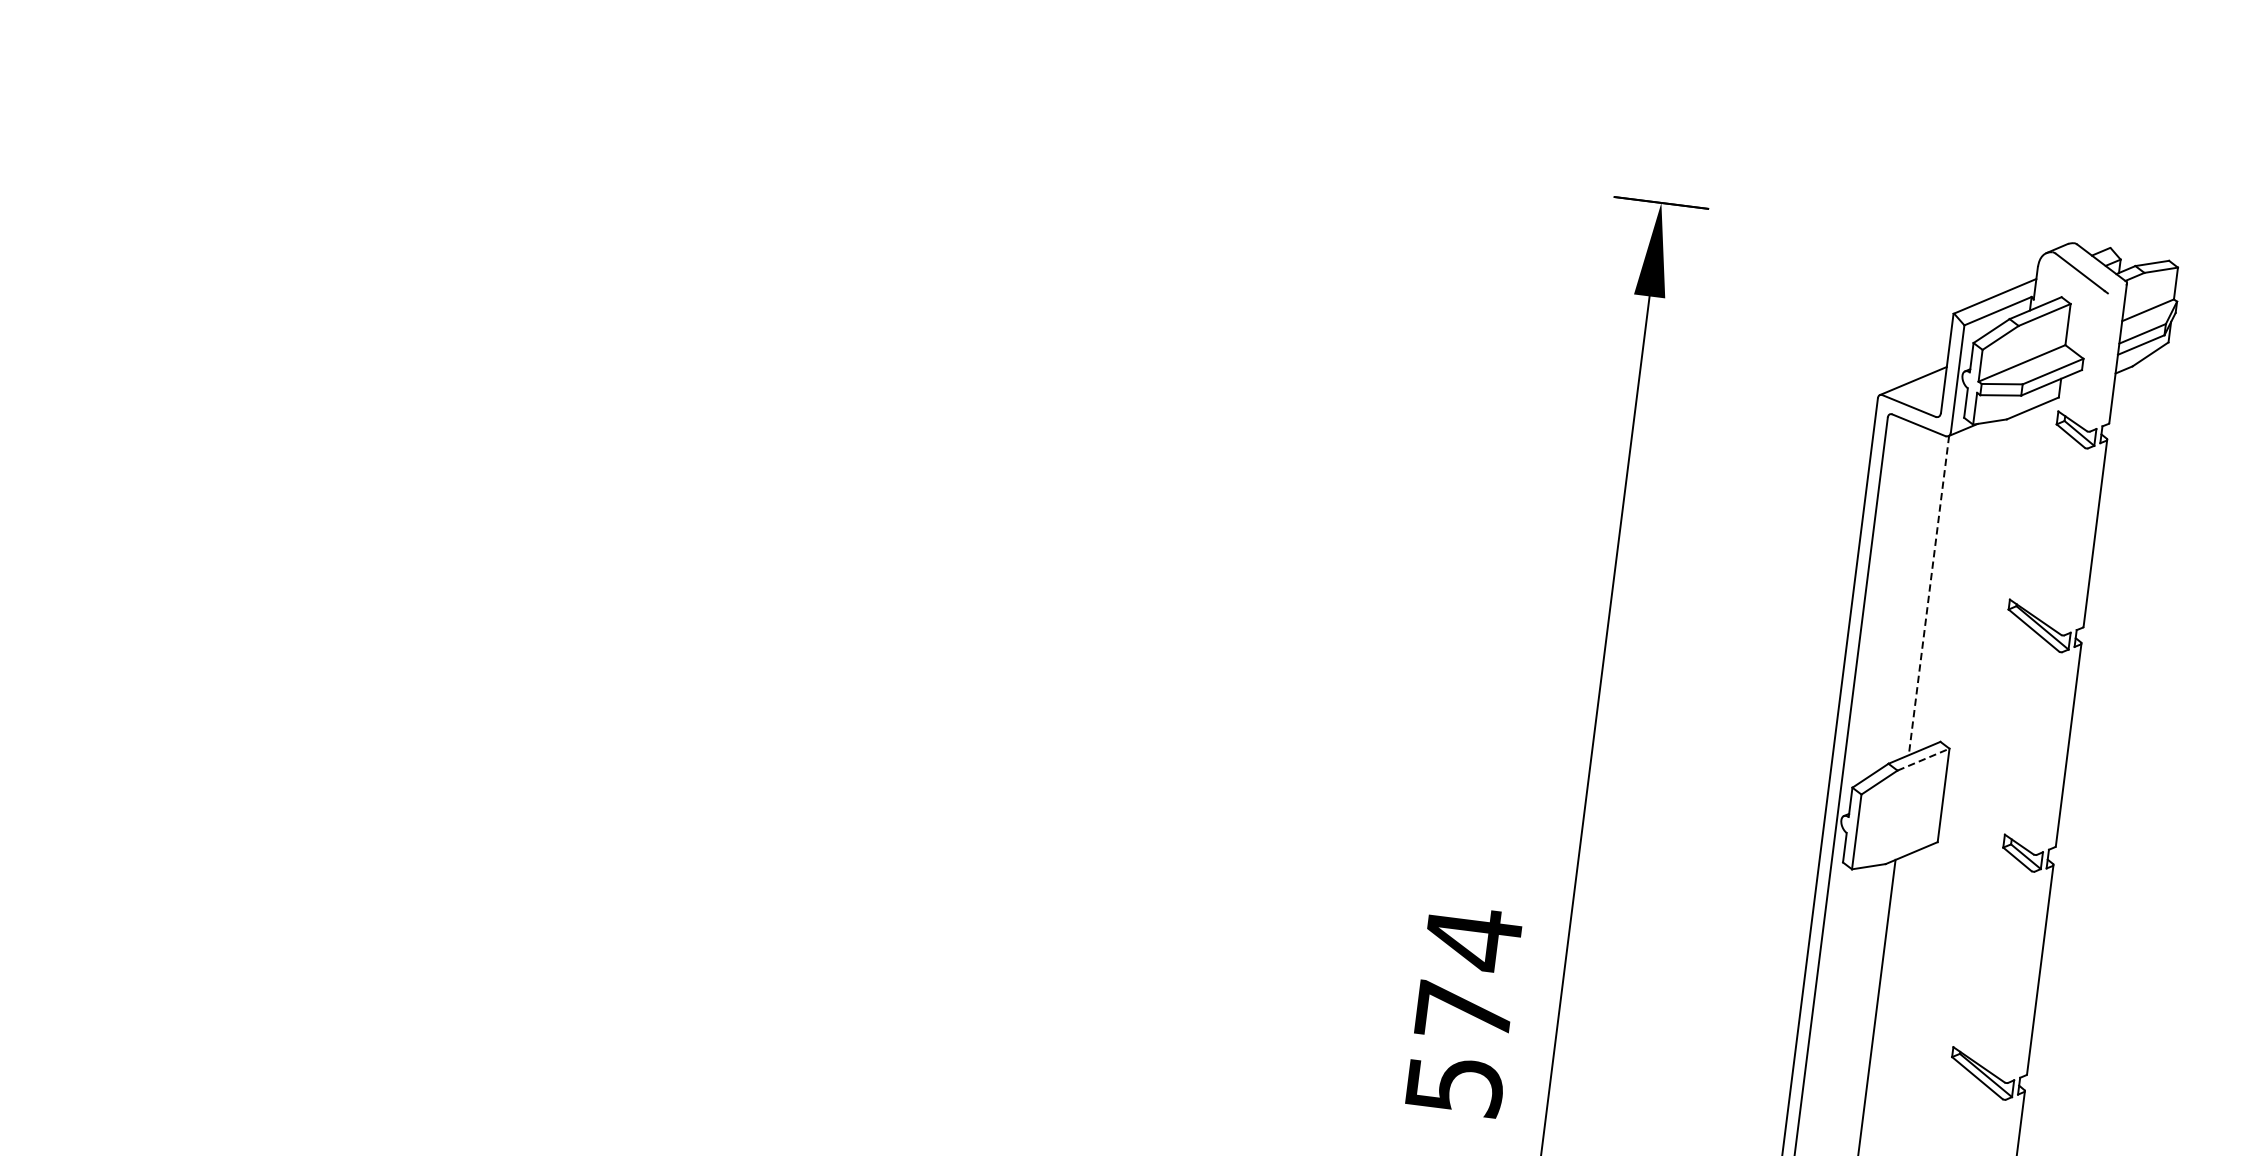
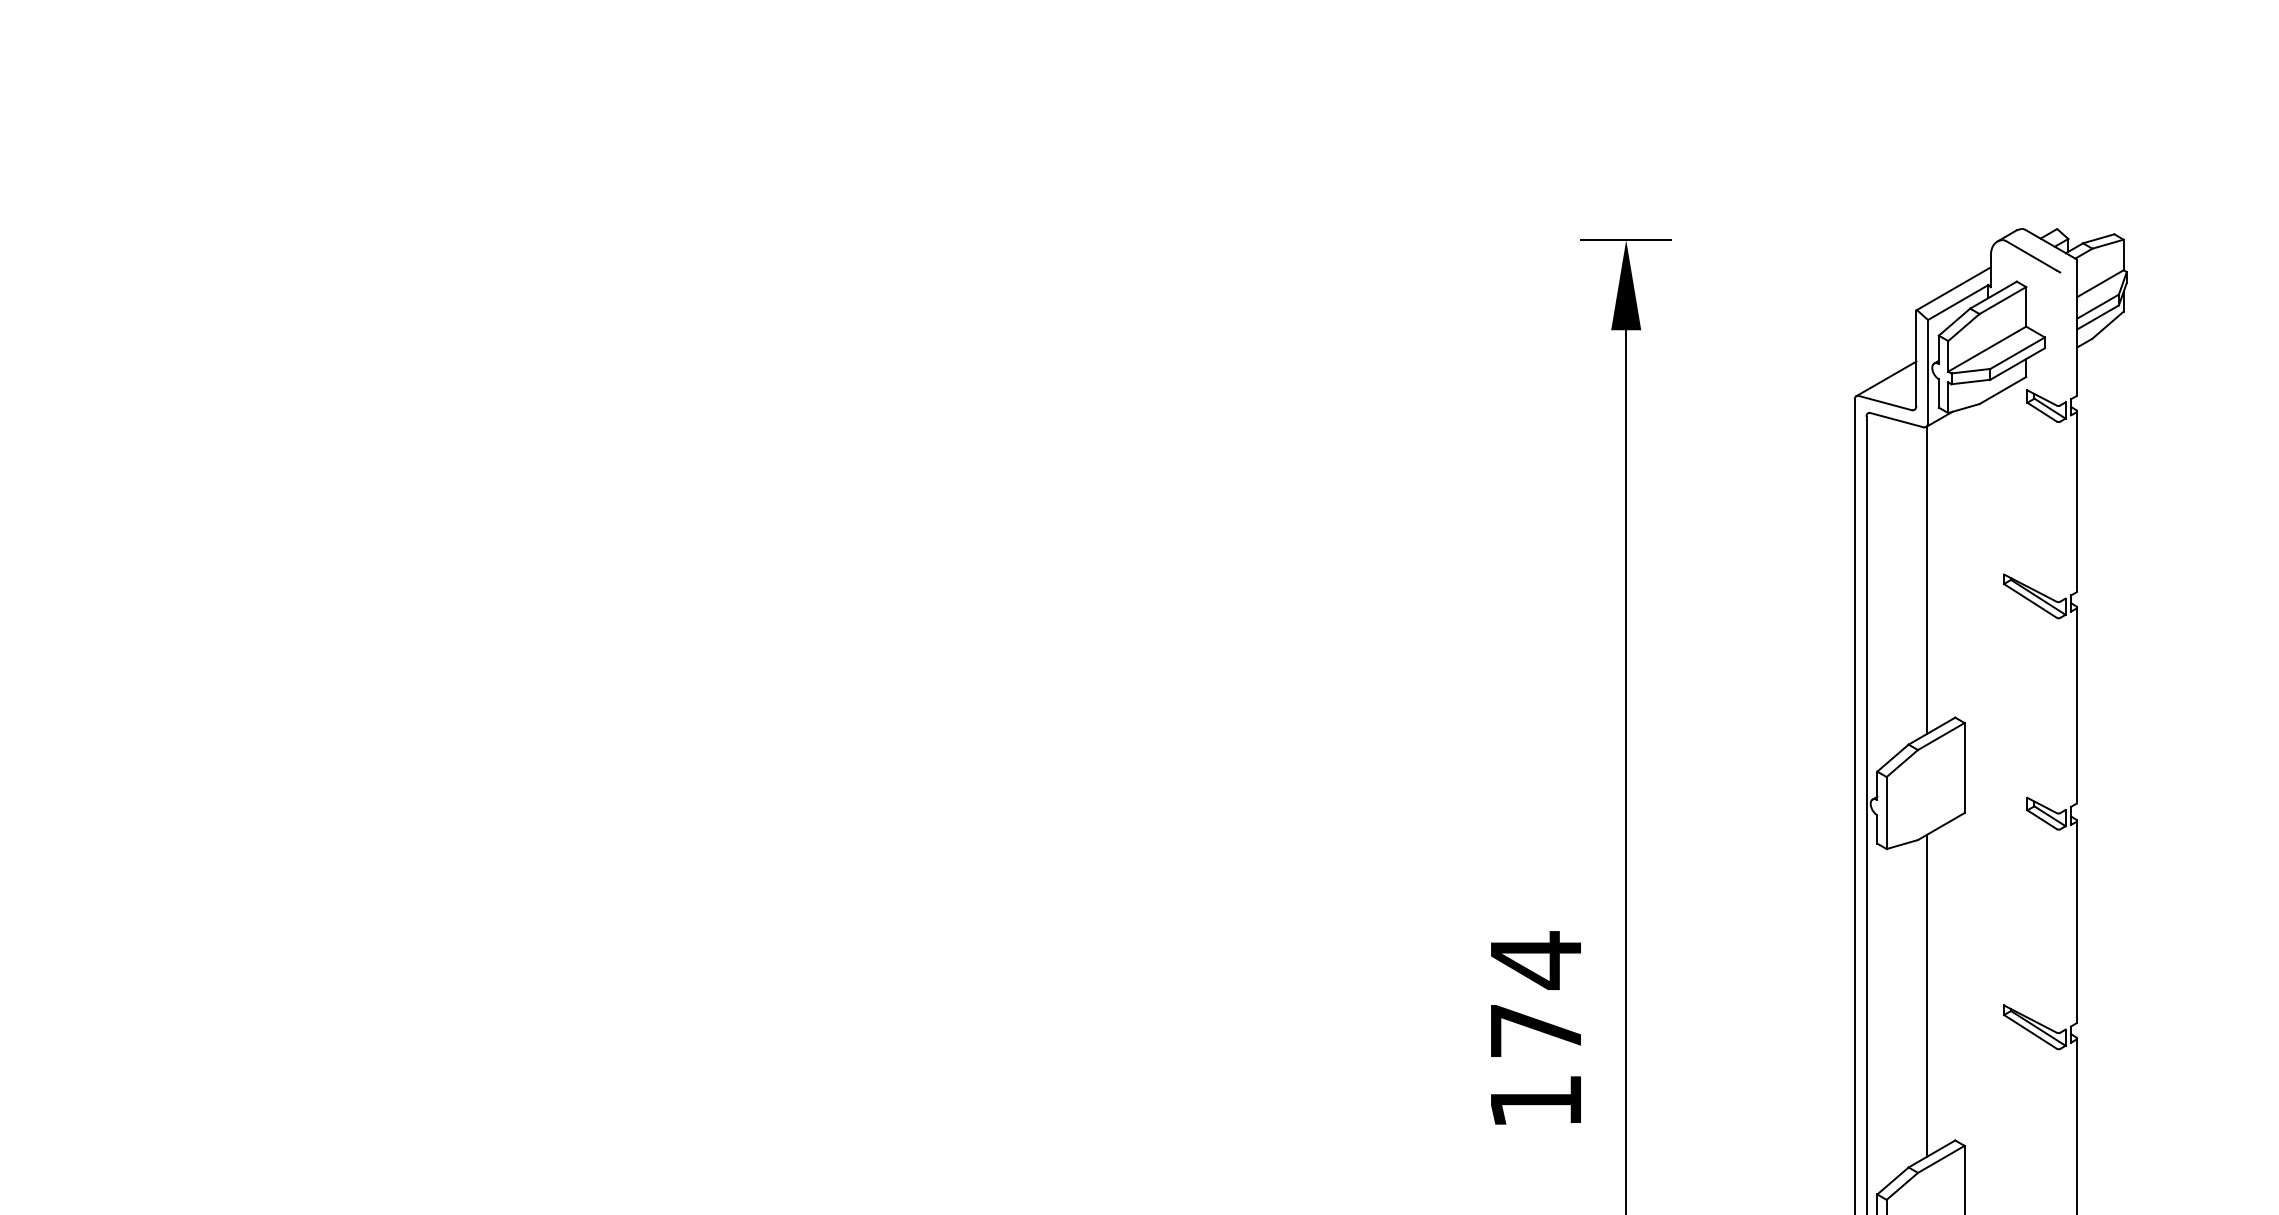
line: (1928, 595) -> (1926, 580), dashed -> solid
line: (1923, 759) -> (1941, 736), dashed -> solid
text: (1455, 1085) -> (1536, 1101), 574 -> 174

